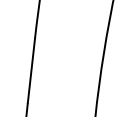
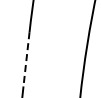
line: (31, 71) -> (26, 59), solid -> dashed

